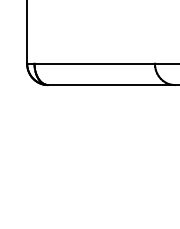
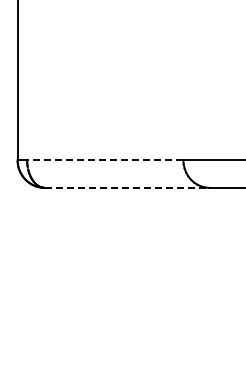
line: (94, 63) -> (104, 160), solid -> dashed
line: (111, 84) -> (127, 187), solid -> dashed

